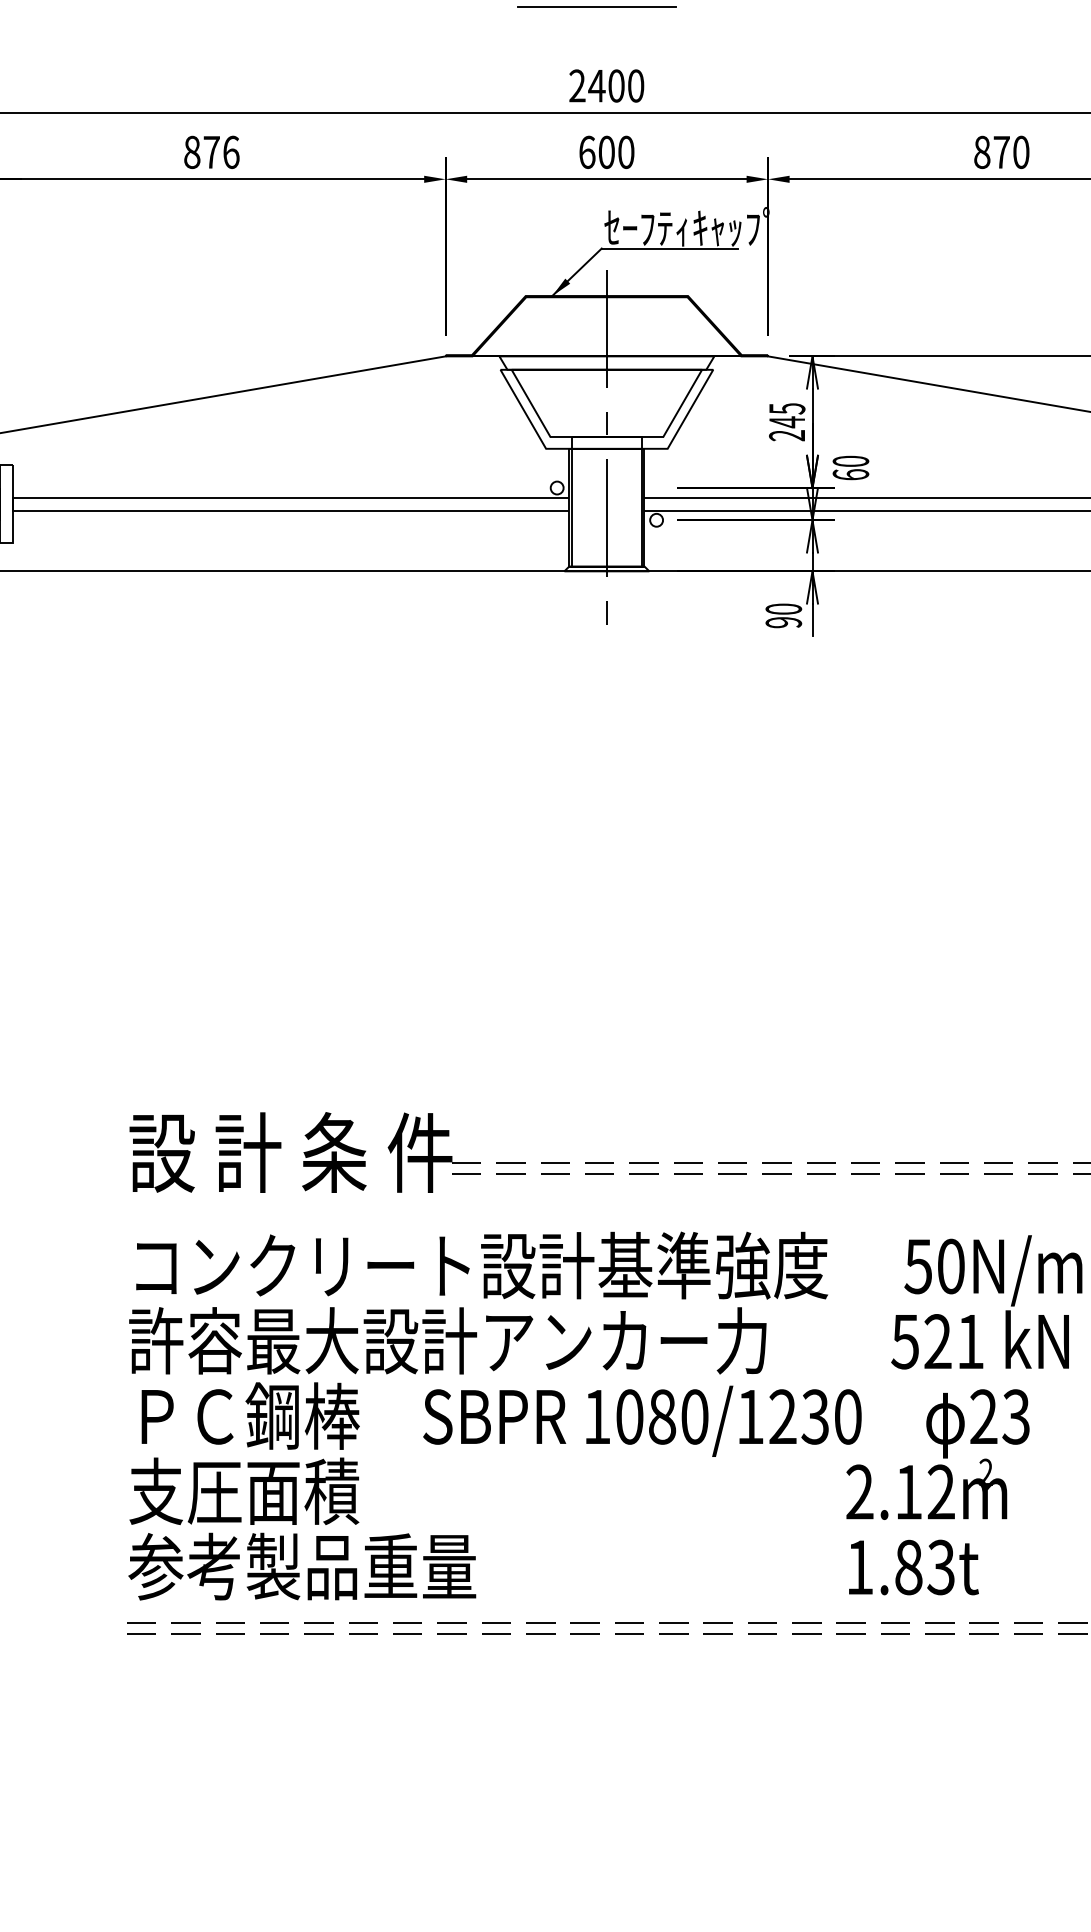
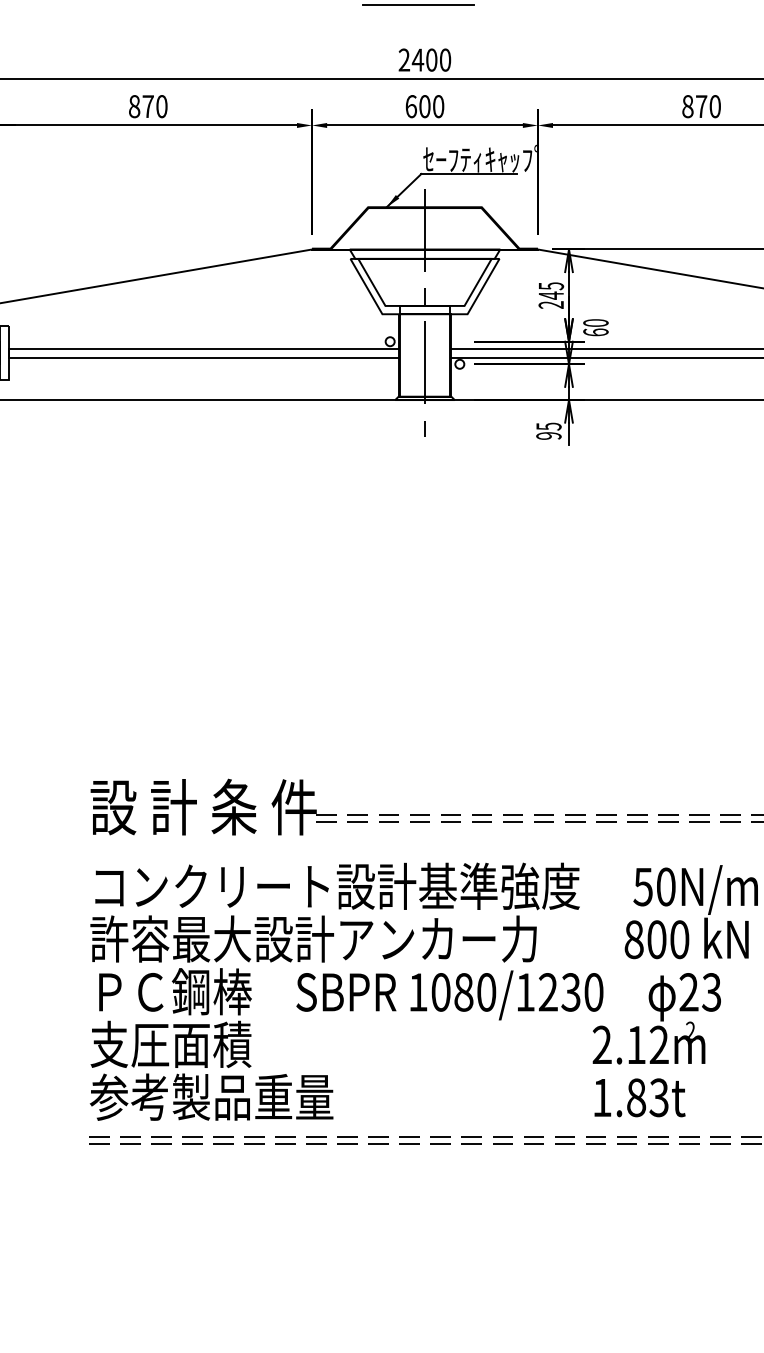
text: (230, 152) -> (161, 106), 876 -> 870
text: (783, 609) -> (548, 426), 90 -> 95
text: (937, 1341) -> (656, 939), 521 -> 800

